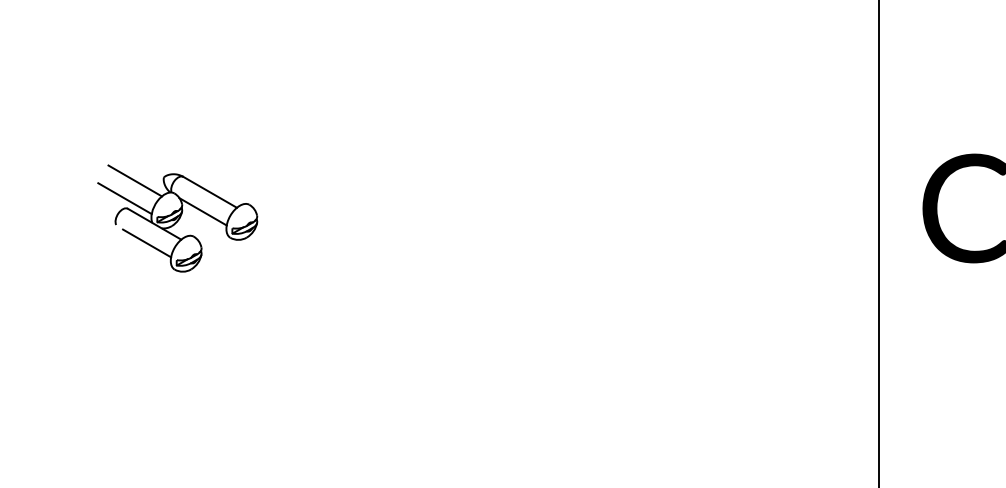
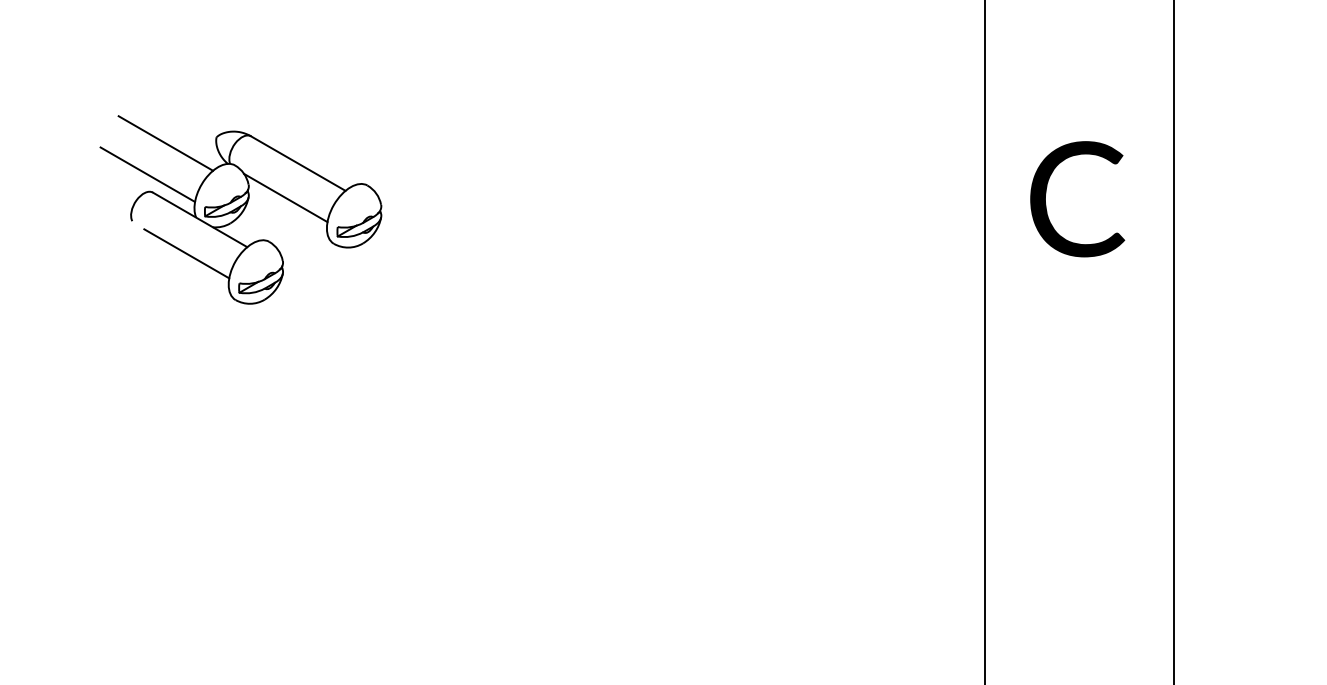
part: (177, 218) -> (240, 209), size x1.67

